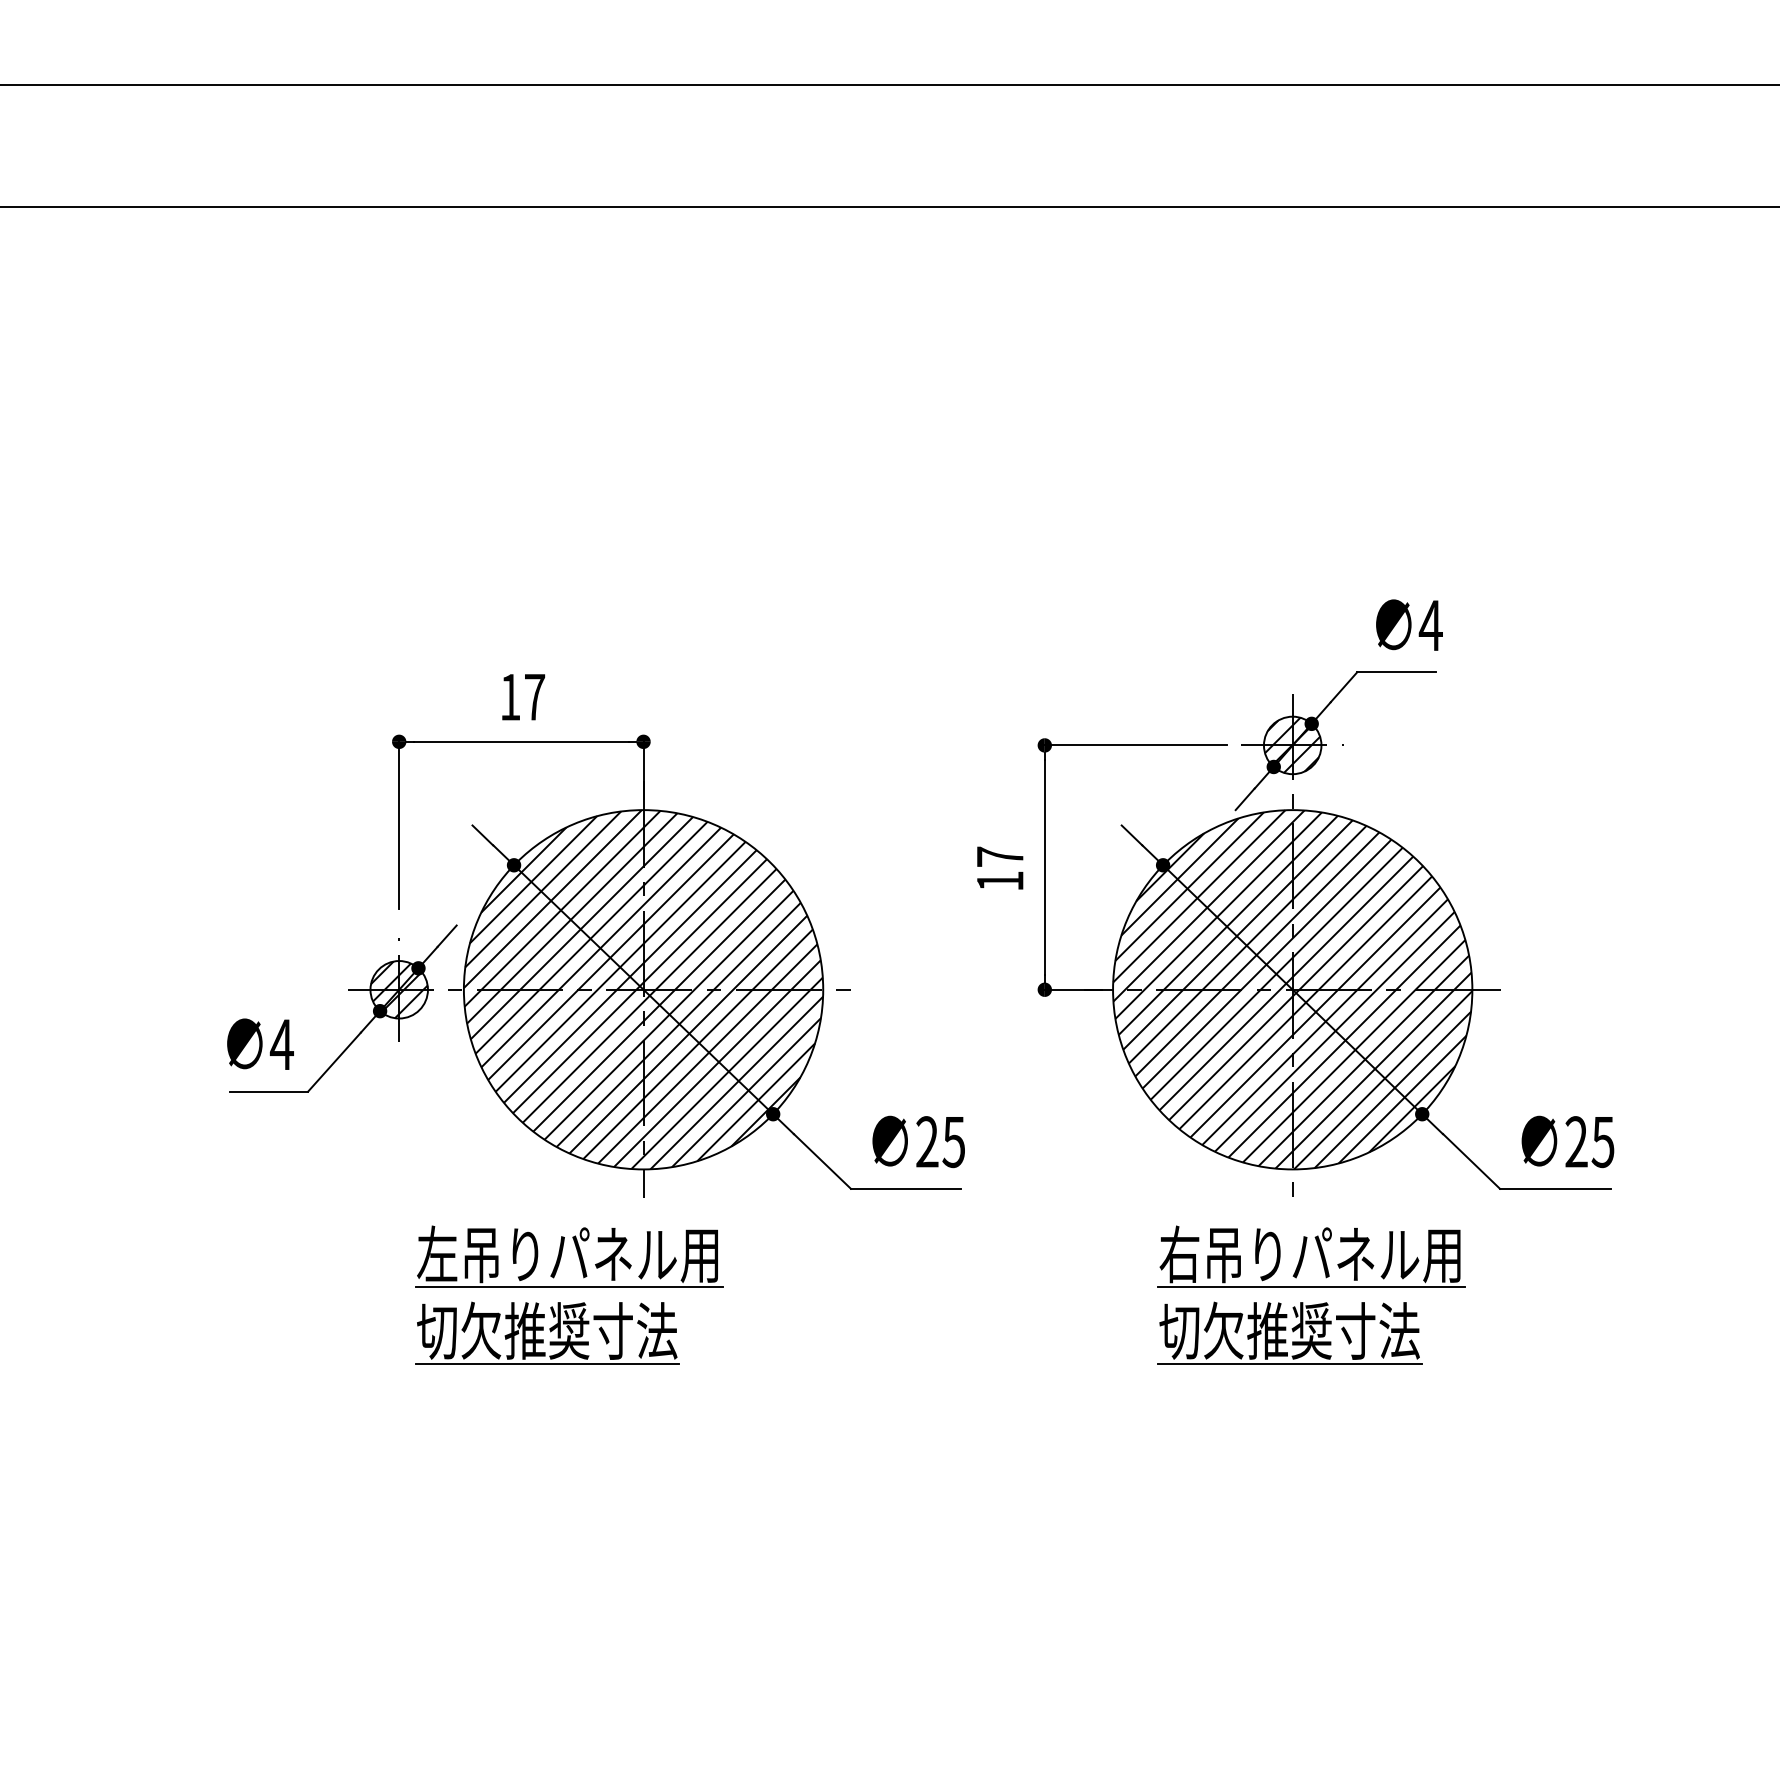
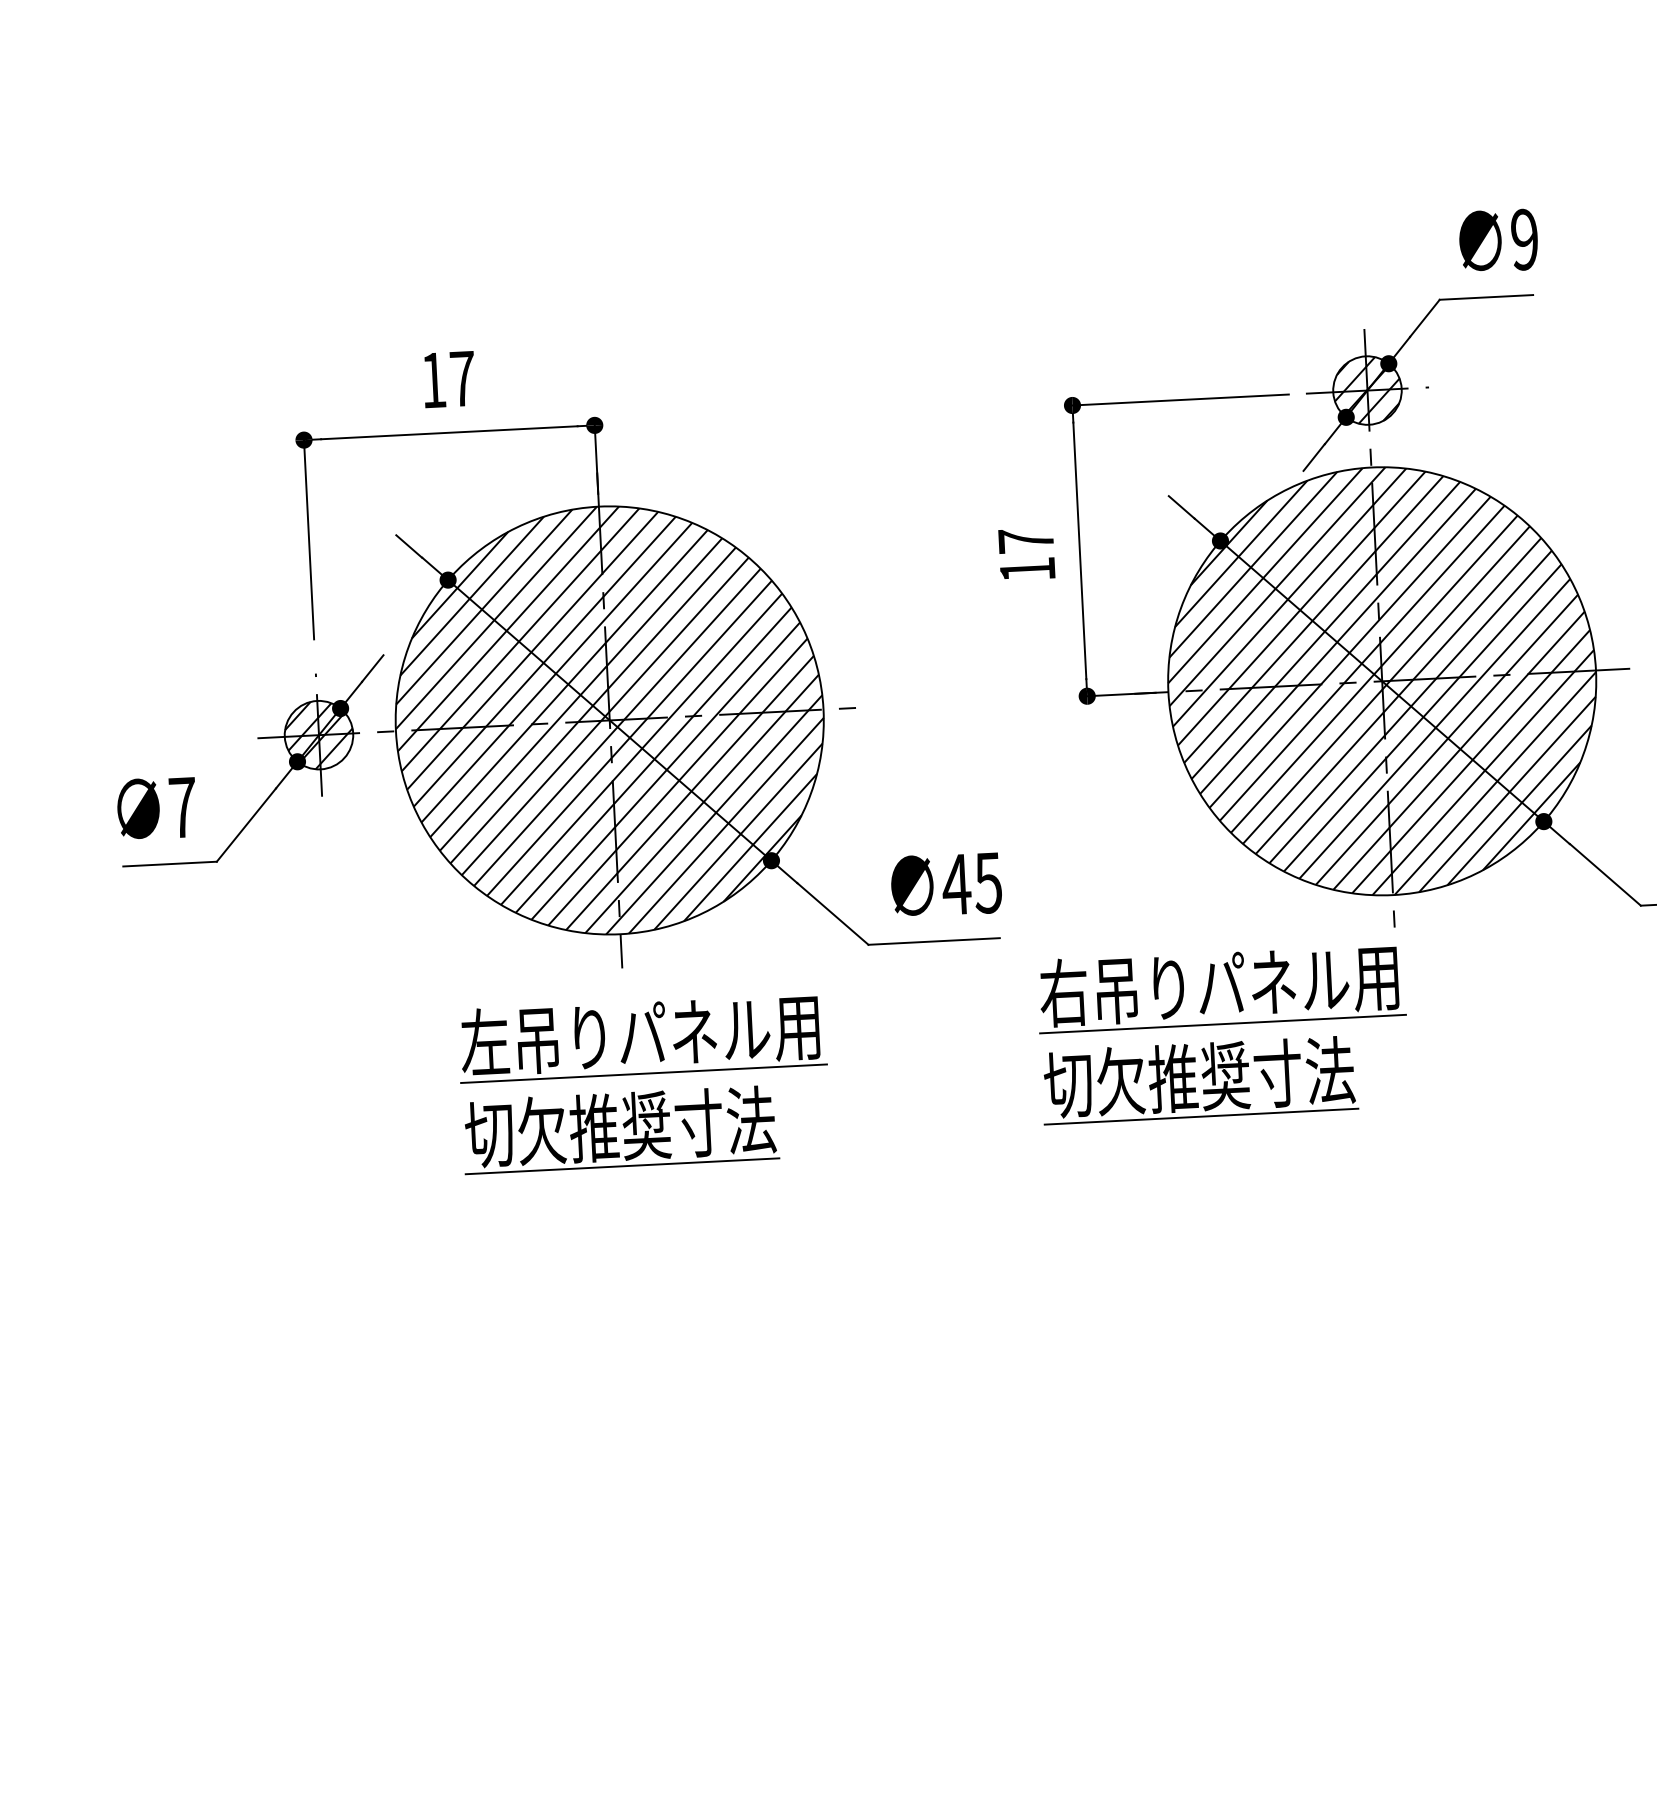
text: (1430, 625) -> (1524, 239), 4 -> 9
text: (281, 1044) -> (182, 807), 4 -> 7
text: (927, 1141) -> (956, 883), 25 -> 45
part: (569, 1287) -> (644, 1073), moved
part: (1311, 1287) -> (1222, 1024), moved

